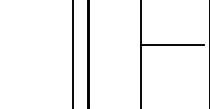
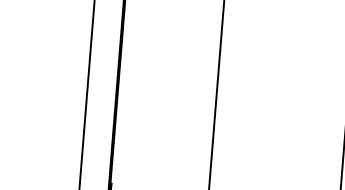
line: (171, 44) -> (275, 82), removed

